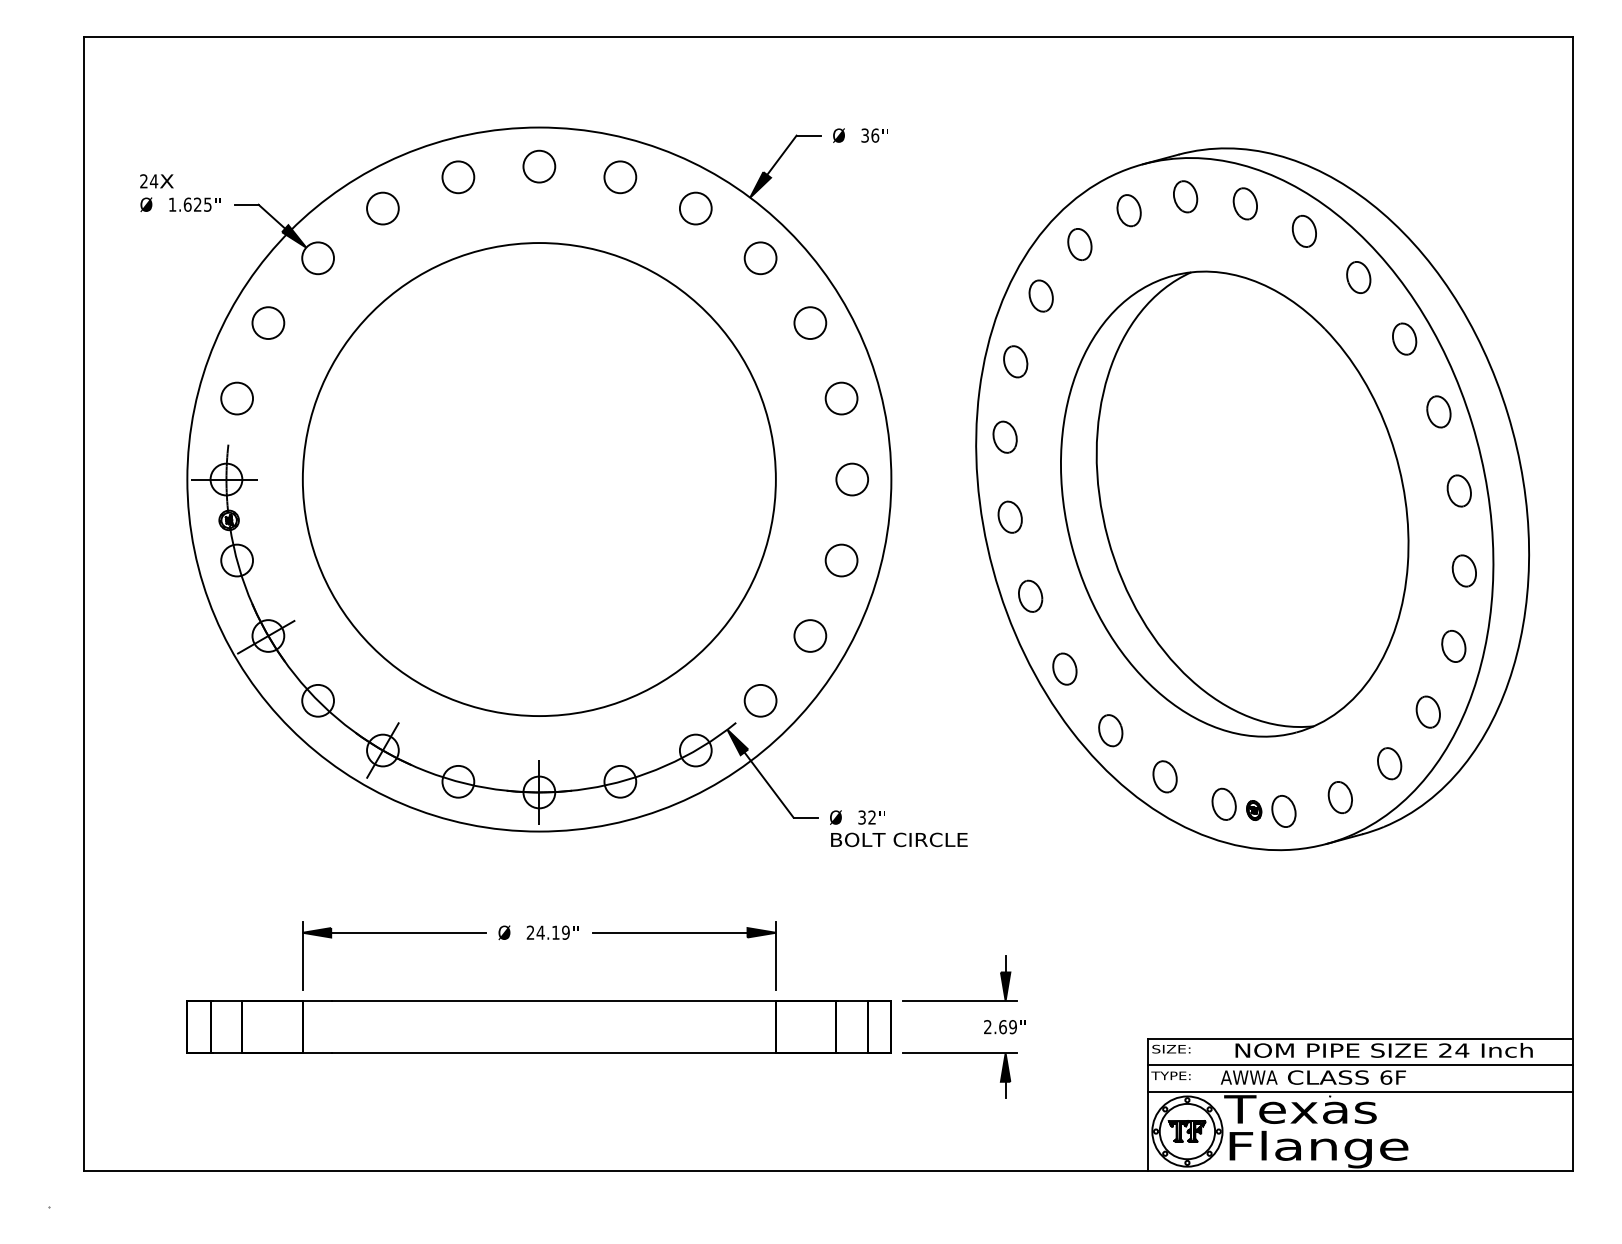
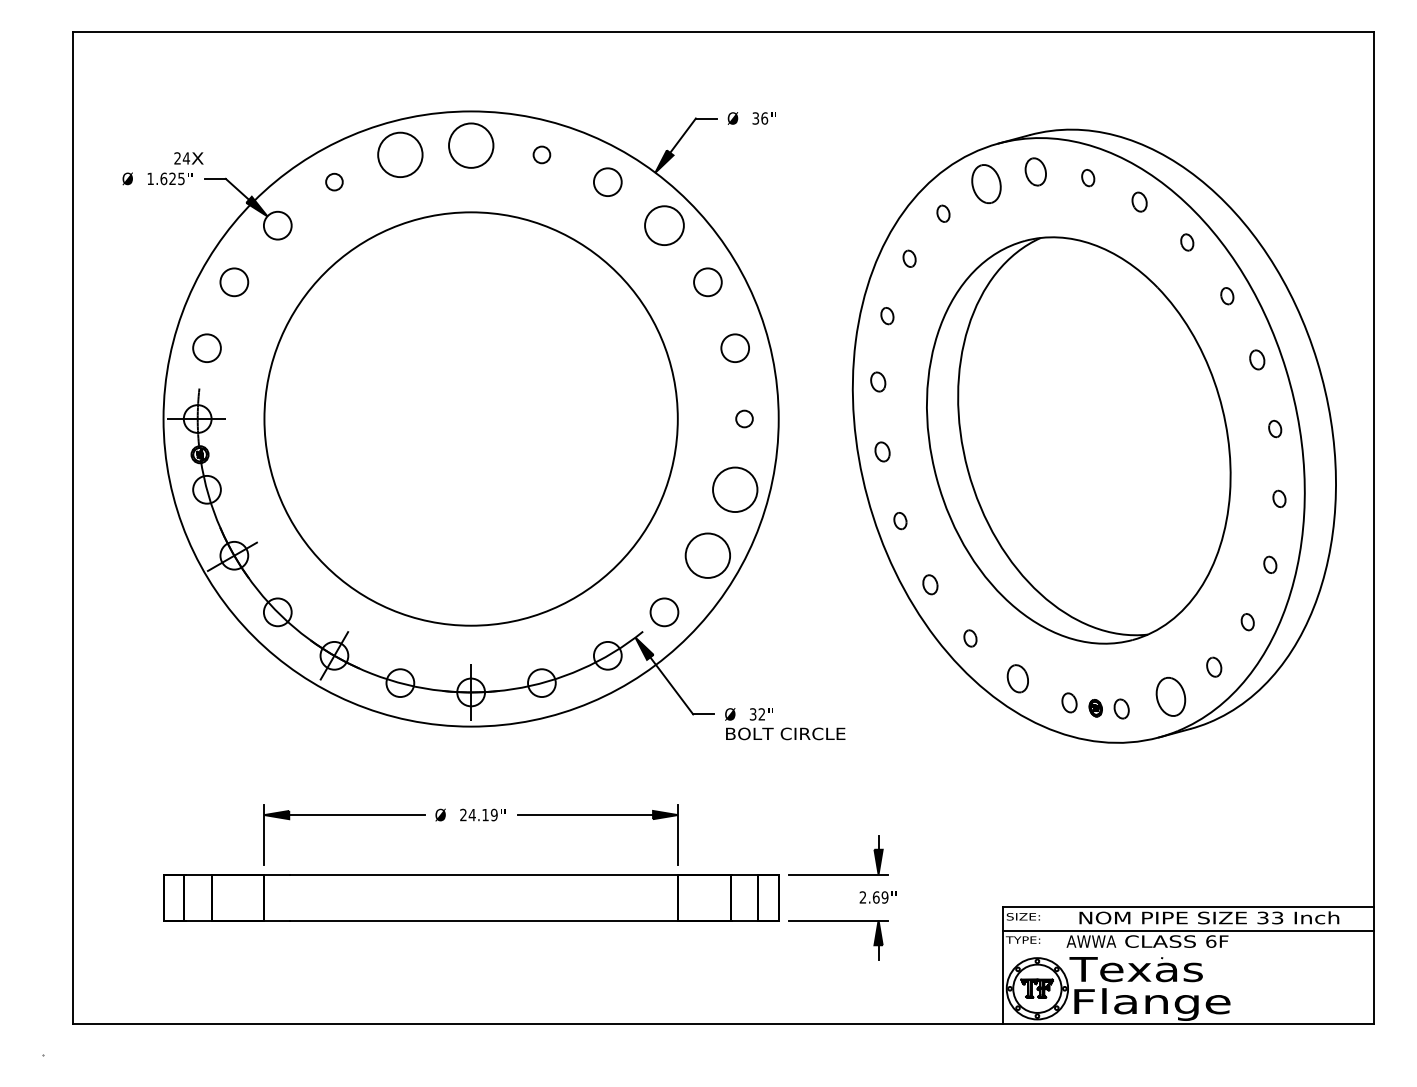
circle: (538, 166) -> (470, 145), size x1.6
circle: (458, 176) -> (400, 154), size x1.6
circle: (619, 176) -> (541, 154), size x0.6
text: (156, 181) -> (188, 158), moved
part: (1245, 203) -> (1088, 177), size x0.6
circle: (382, 207) -> (334, 181), size x0.6
part: (1129, 210) -> (986, 183), size x1.4
part: (1304, 230) -> (1139, 201), size x0.7
part: (1079, 244) -> (943, 213), size x0.6
circle: (760, 258) -> (664, 225), size x1.4
part: (1359, 277) -> (1187, 242), size x0.6
part: (1041, 295) -> (909, 258), size x0.6
part: (1404, 338) -> (1227, 295), size x0.6
part: (1015, 361) -> (887, 315), size x0.6
part: (1439, 411) -> (1257, 359), size x0.7
part: (1005, 436) -> (878, 381), size x0.7
circle: (852, 478) -> (744, 418), size x0.6
part: (1459, 490) -> (1275, 428), size x0.6
part: (1010, 516) -> (882, 451), size x0.7
circle: (841, 560) -> (735, 489), size x1.6
part: (1464, 570) -> (1279, 498), size x0.6
part: (1030, 595) -> (900, 520), size x0.6
circle: (809, 635) -> (707, 555), size x1.6
part: (1454, 646) -> (1270, 564), size x0.6
part: (1065, 668) -> (930, 584), size x0.7
part: (1427, 711) -> (1247, 621), size x0.6
part: (1110, 730) -> (970, 638), size x0.6
part: (1390, 762) -> (1214, 666), size x0.7
part: (1340, 797) -> (1171, 696), size x1.4
part: (1224, 803) -> (1069, 702), size x0.7
part: (1283, 810) -> (1121, 708), size x0.7
text: (1454, 1050) -> (1270, 917), 24 -> 33
line: (1360, 1091) -> (1188, 953), removed

